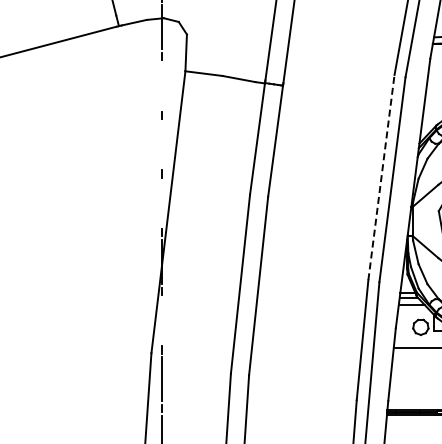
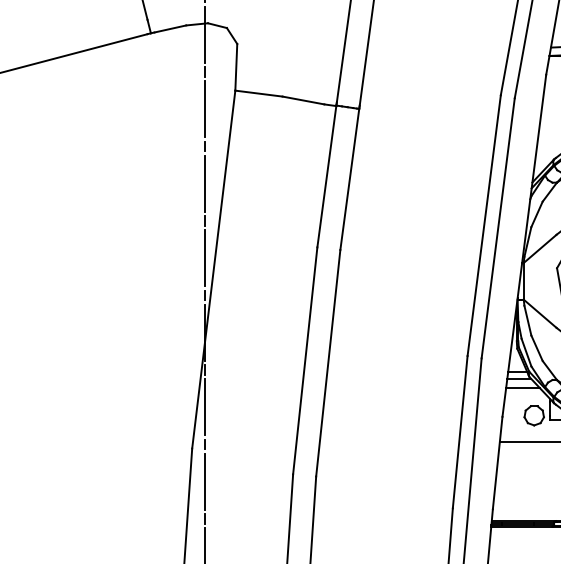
line: (161, 85) -> (204, 108), added
line: (161, 144) -> (204, 183), added
line: (381, 177) -> (484, 225), dashed -> solid
line: (161, 203) -> (204, 258), added
line: (161, 320) -> (204, 407), added

